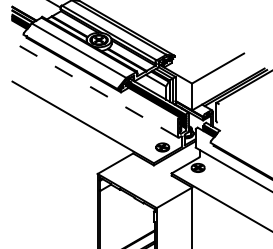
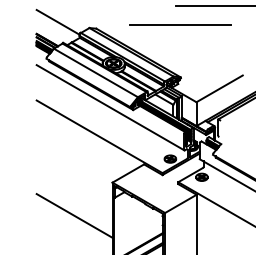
line: (95, 89) -> (110, 107), dashed -> solid
line: (54, 210) -> (74, 215), added

